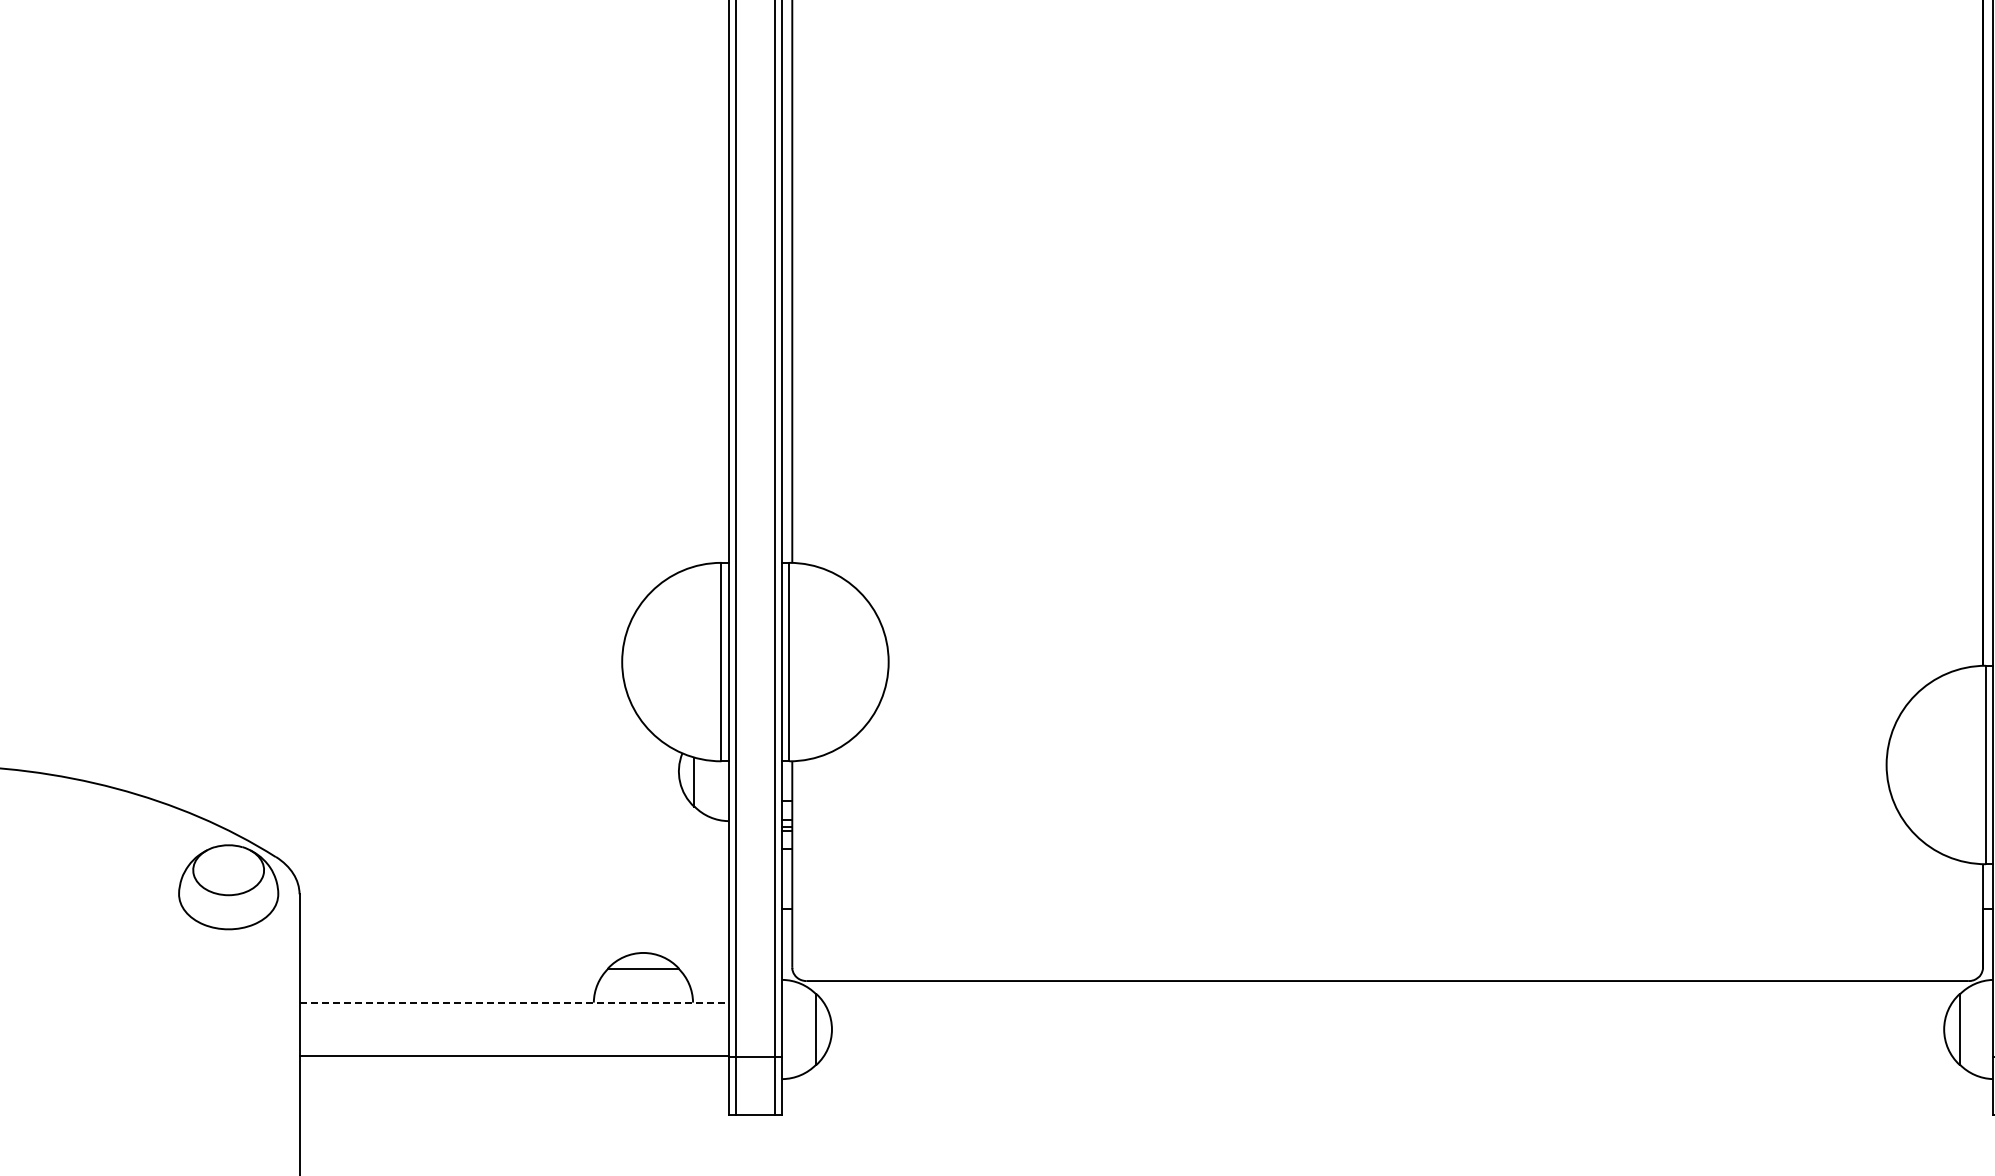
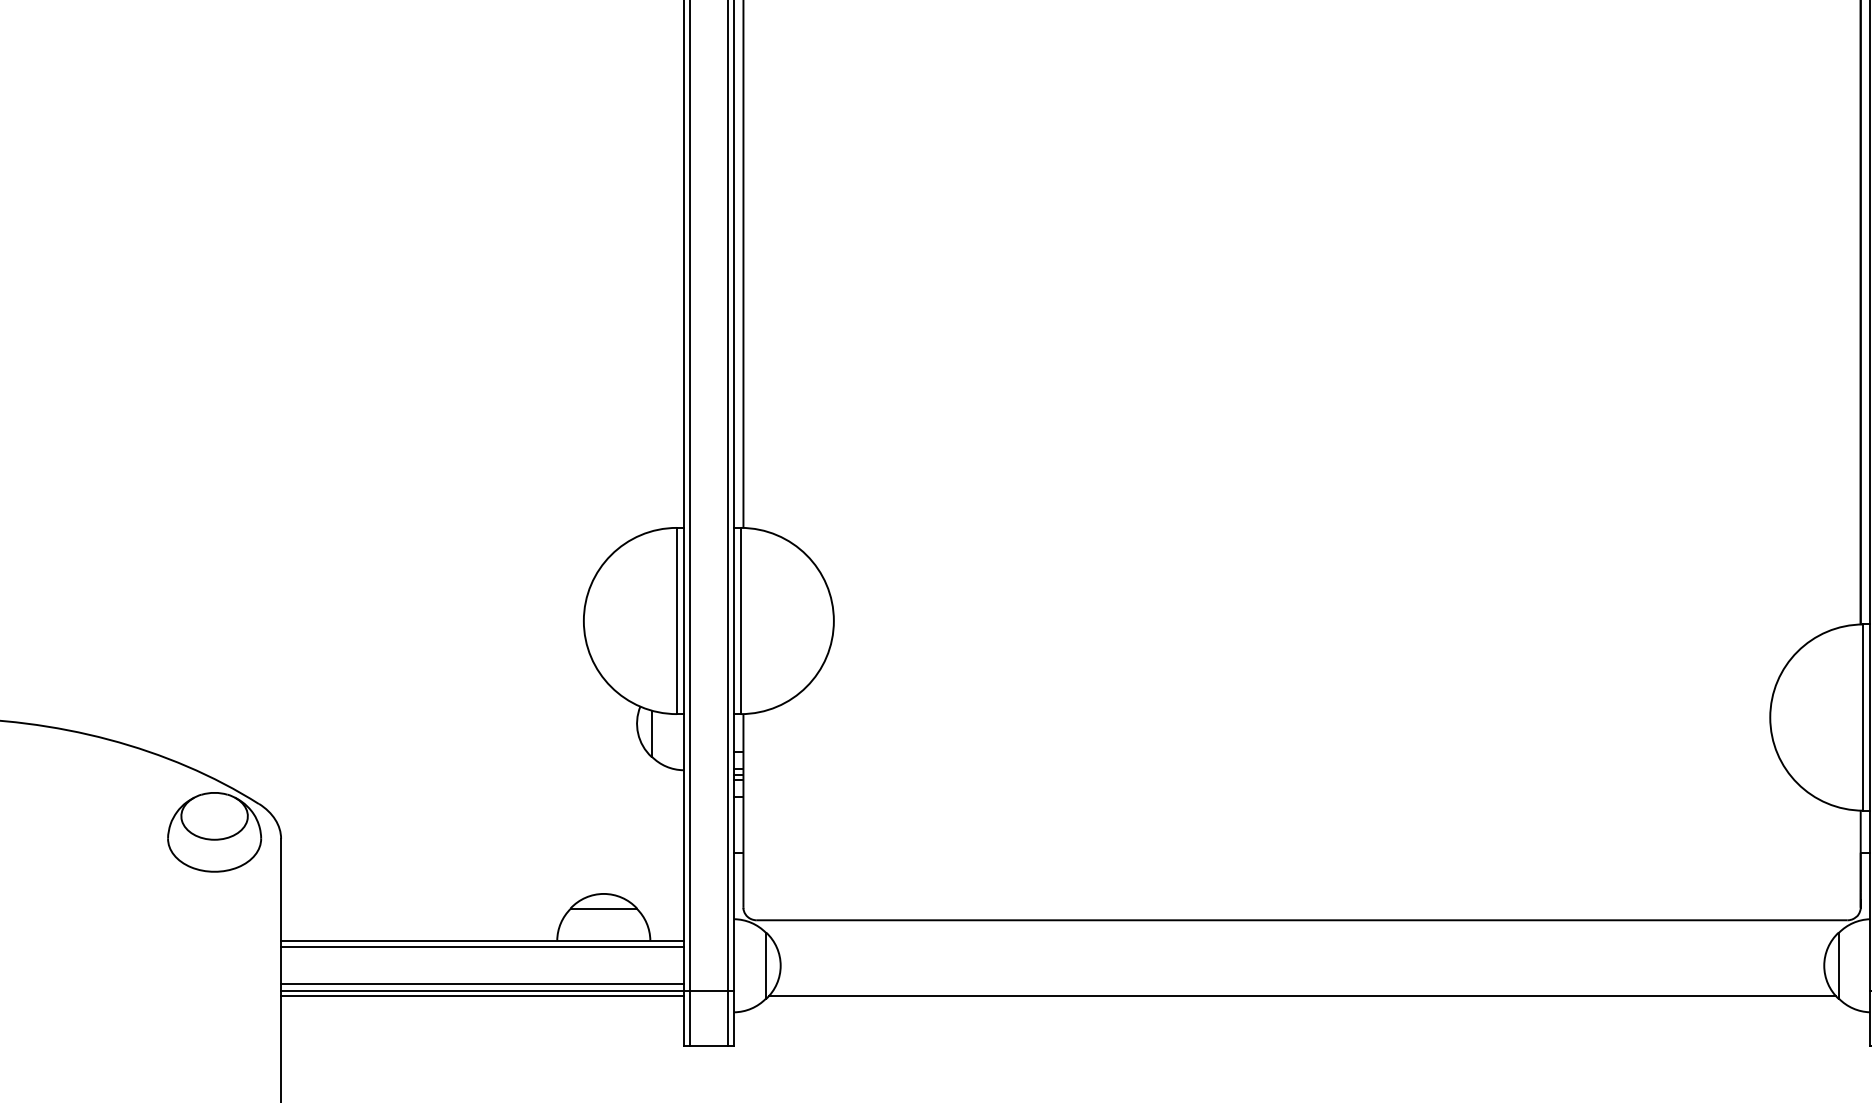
line: (514, 1002) -> (482, 940), dashed -> solid
line: (513, 1009) -> (481, 946), added
line: (513, 1049) -> (481, 984), added
line: (513, 1062) -> (481, 996), added
line: (1387, 1062) -> (1301, 996), added

